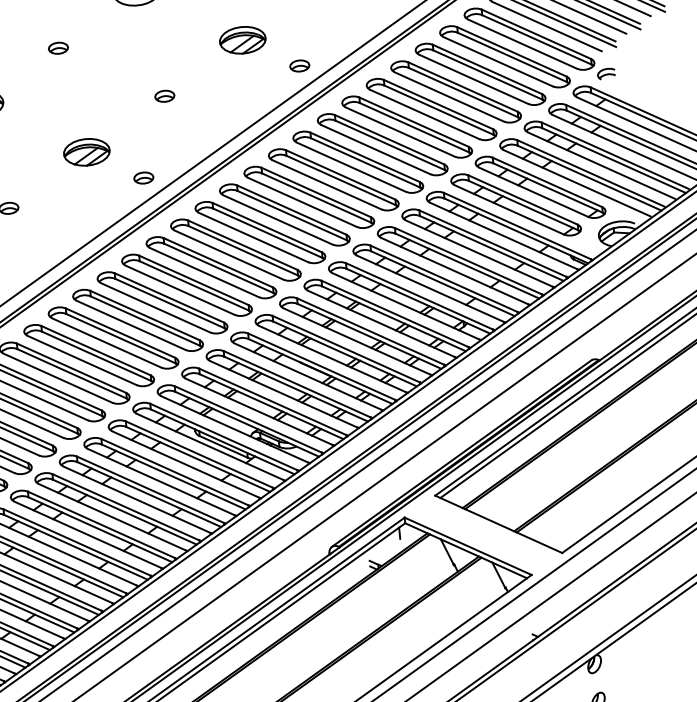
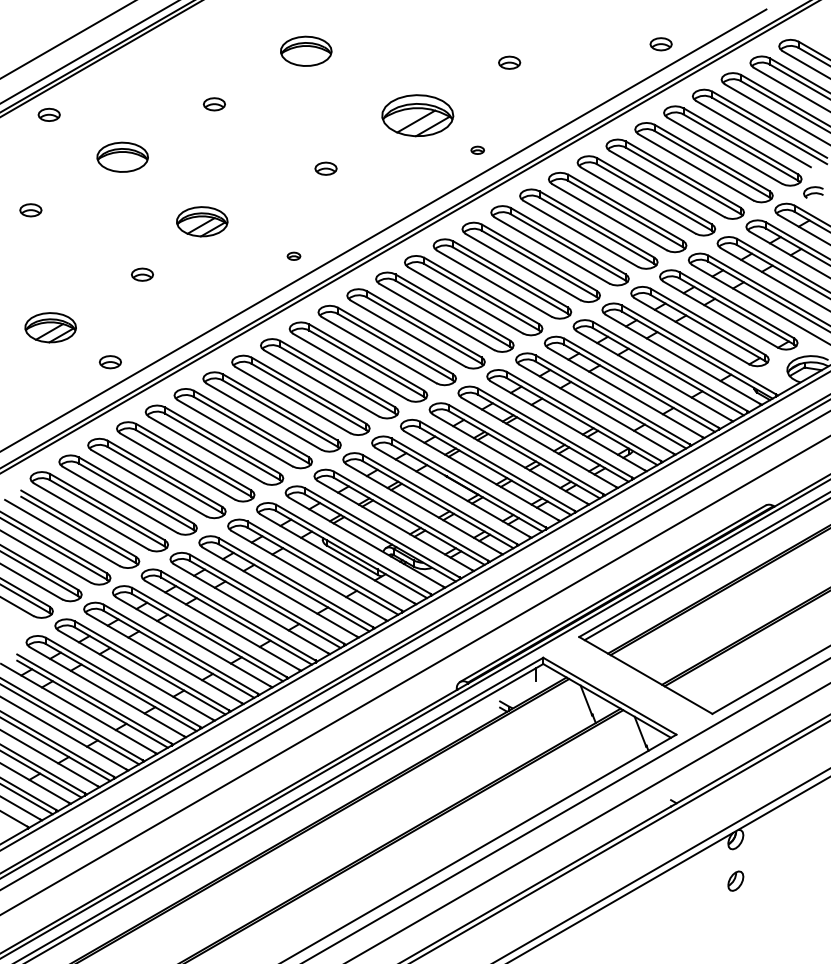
part: (242, 40) -> (417, 115), size x1.4
part: (299, 66) -> (477, 150), size x0.6
part: (87, 152) -> (202, 221), moved
part: (143, 178) -> (293, 256), size x0.6

